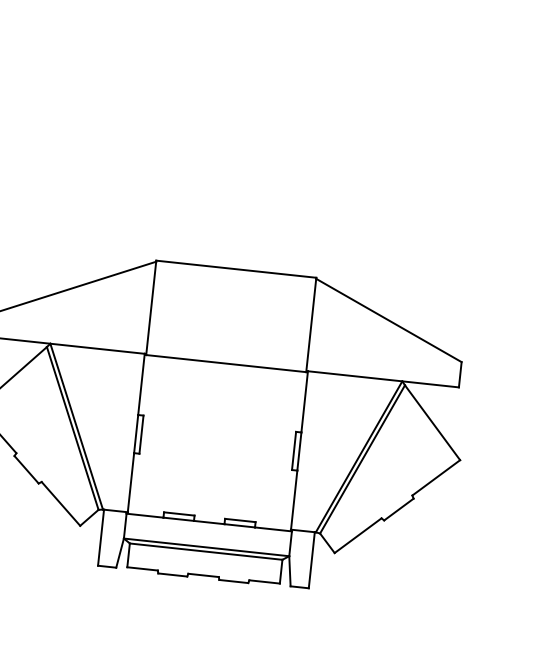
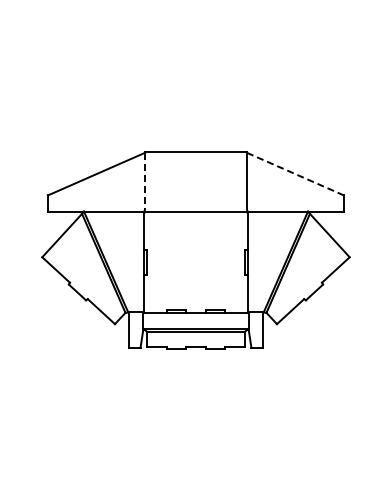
line: (151, 308) -> (145, 182), solid -> dashed
line: (389, 319) -> (295, 173), solid -> dashed

